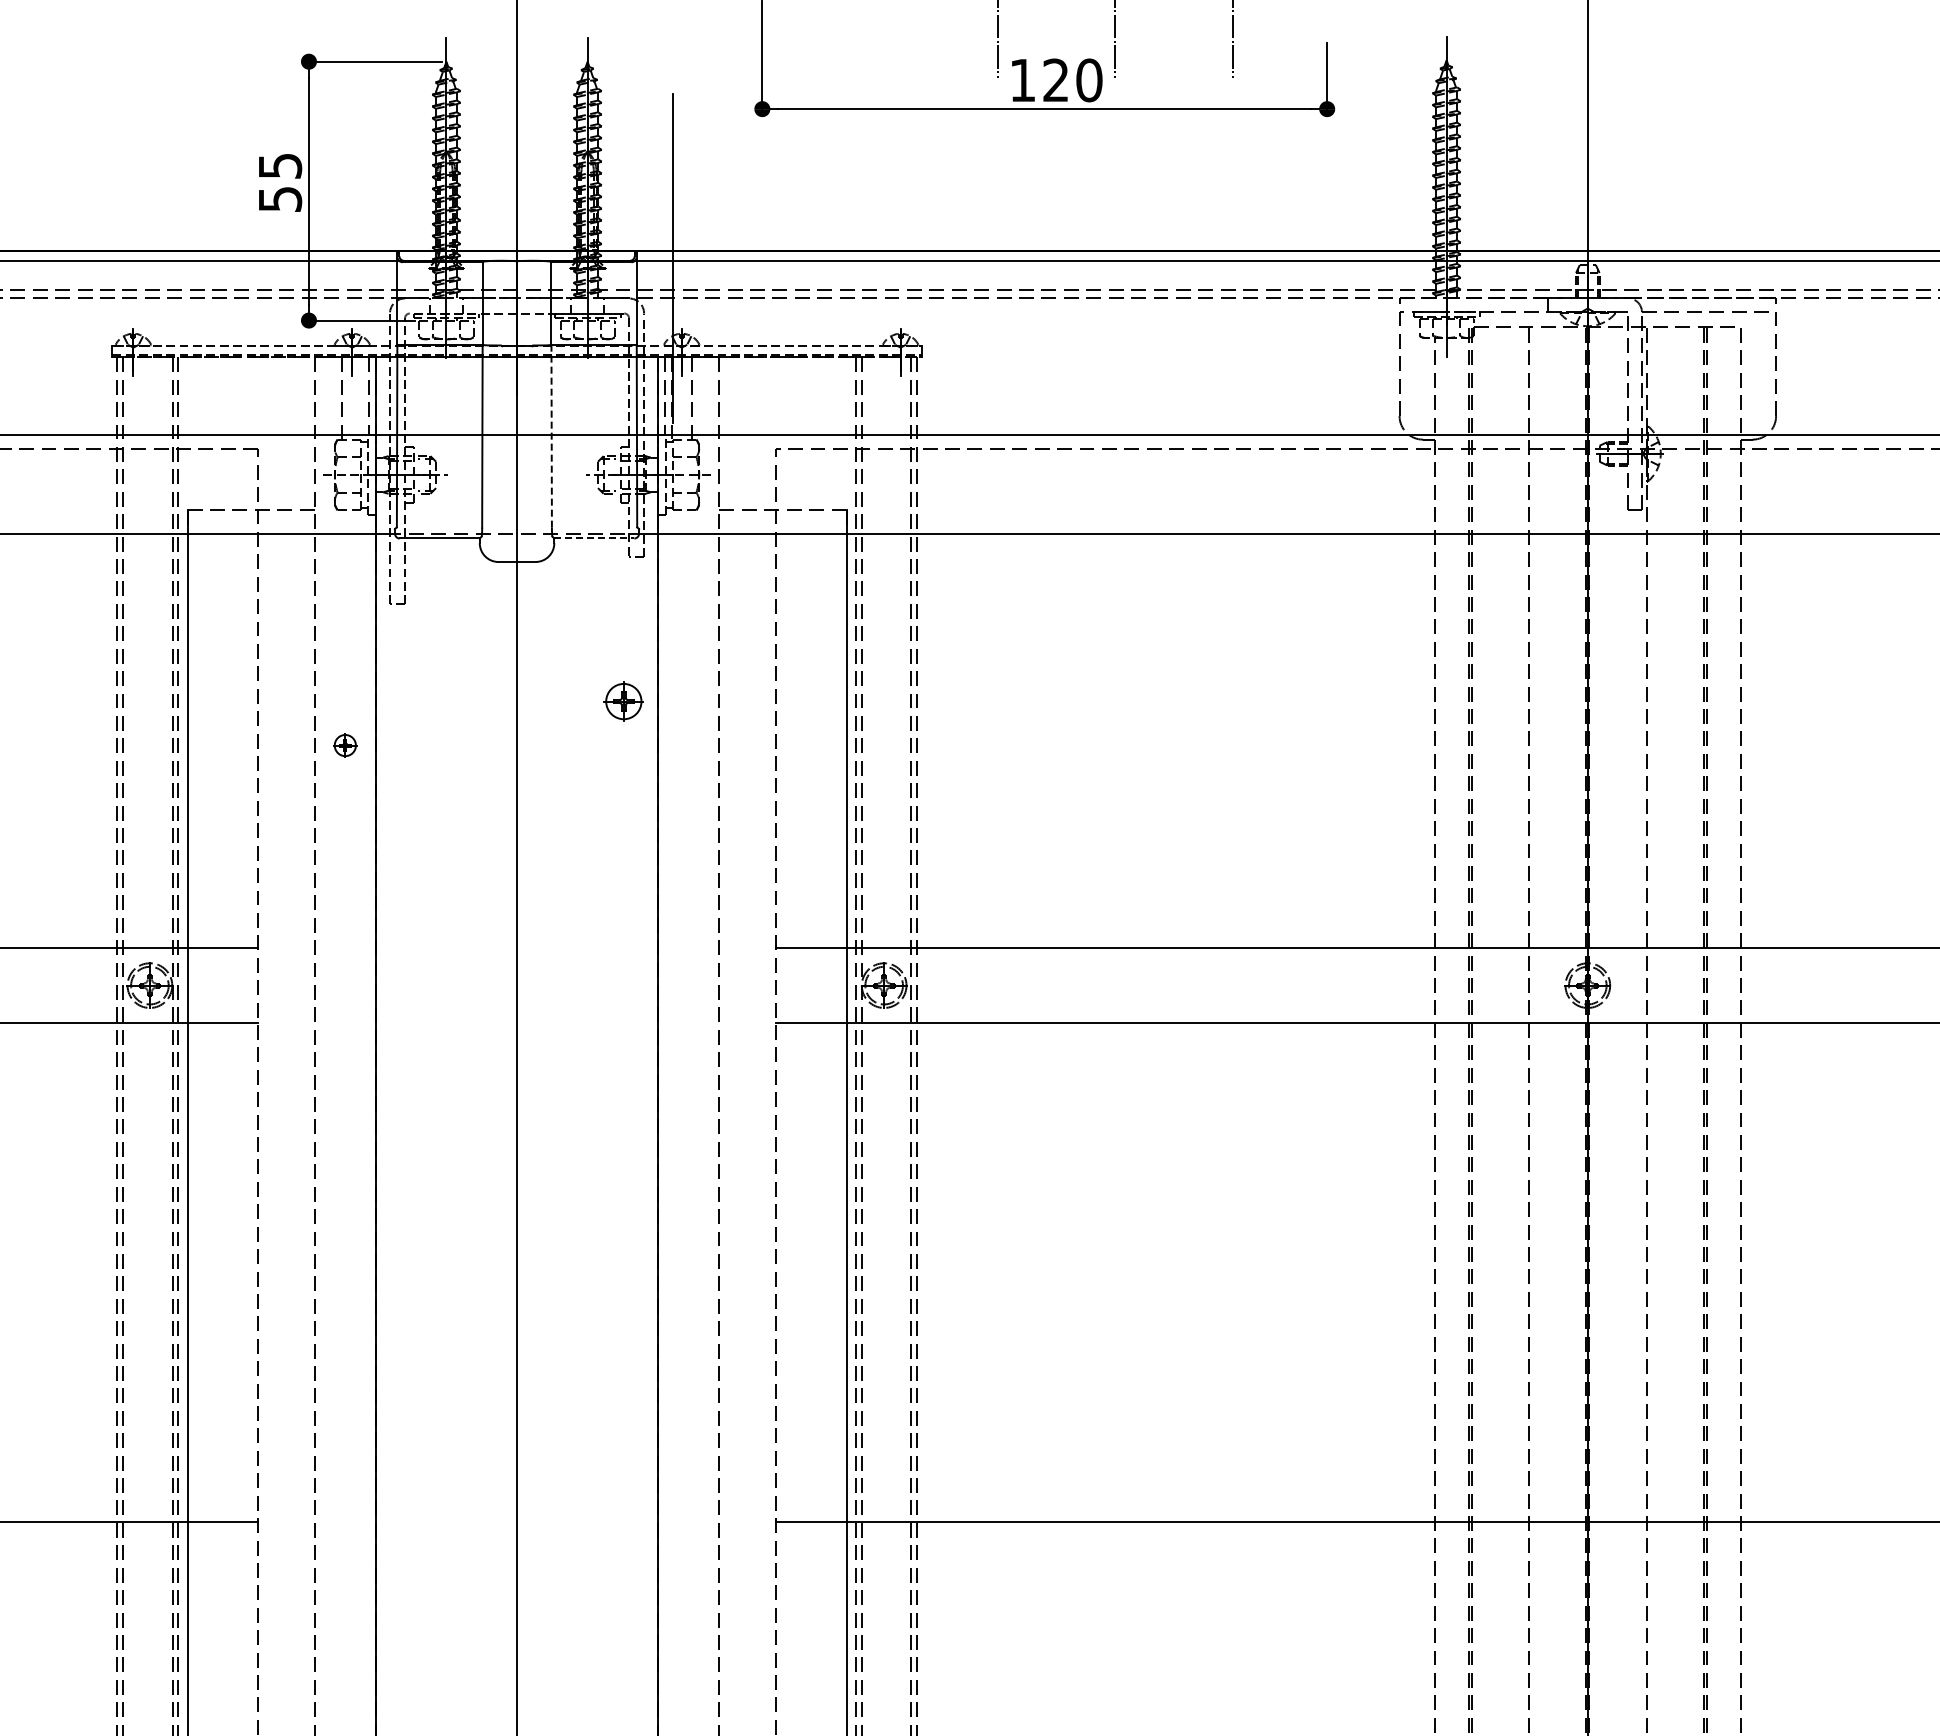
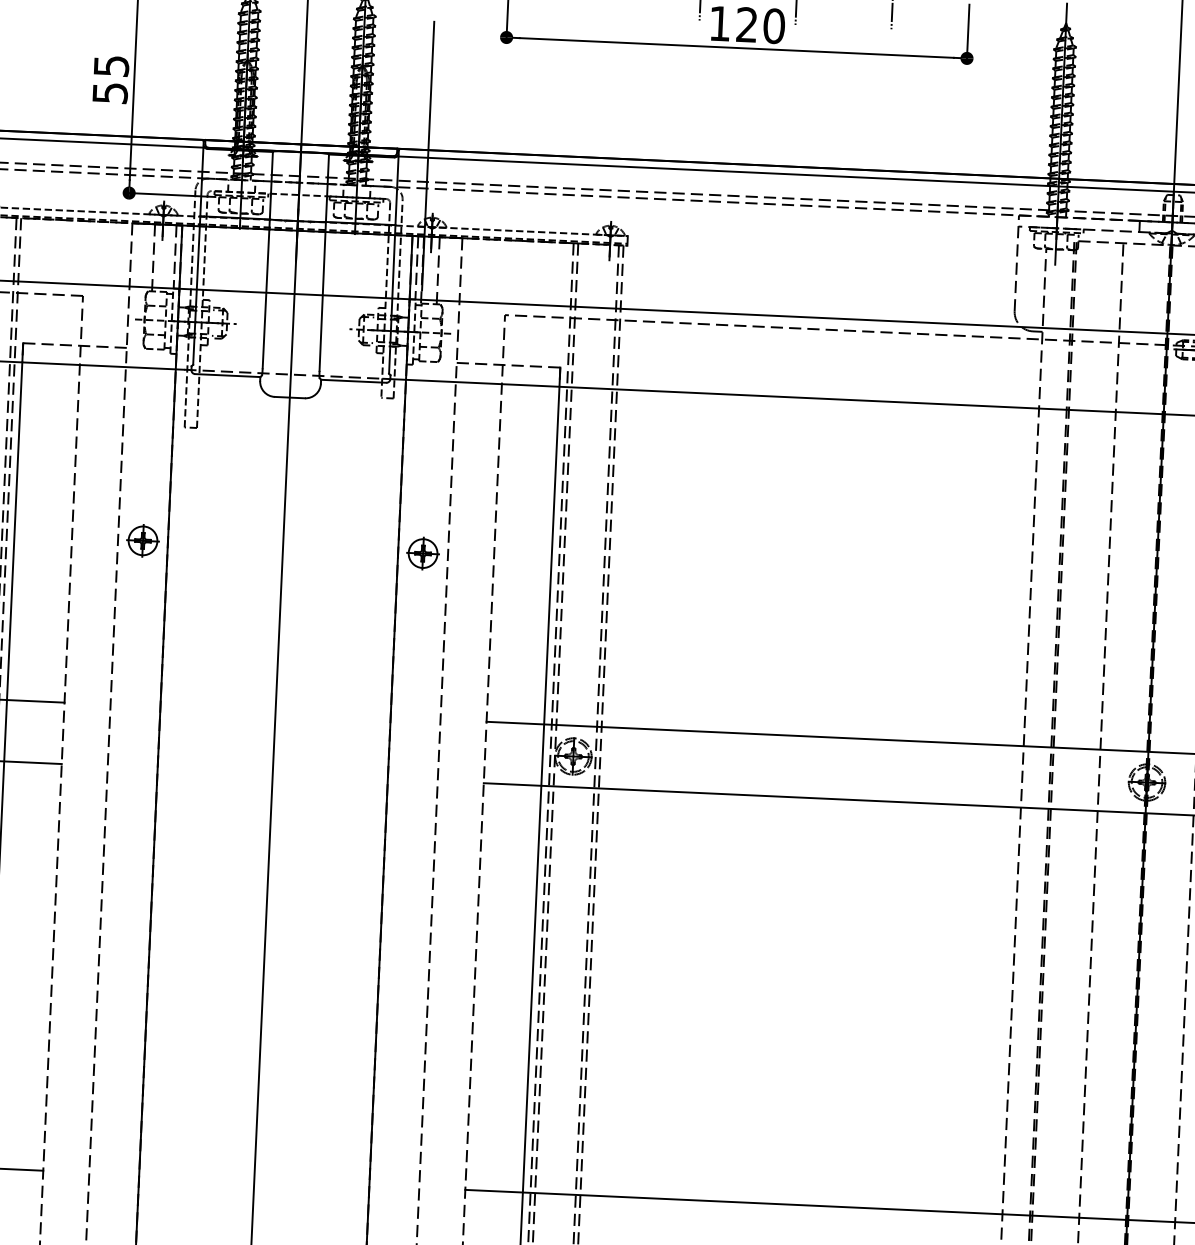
line: (551, 435) -> (322, 295), dashed -> solid
line: (594, 538) -> (353, 381), dashed -> solid
part: (623, 701) -> (422, 553), moved
part: (345, 745) -> (143, 540), size x1.67

